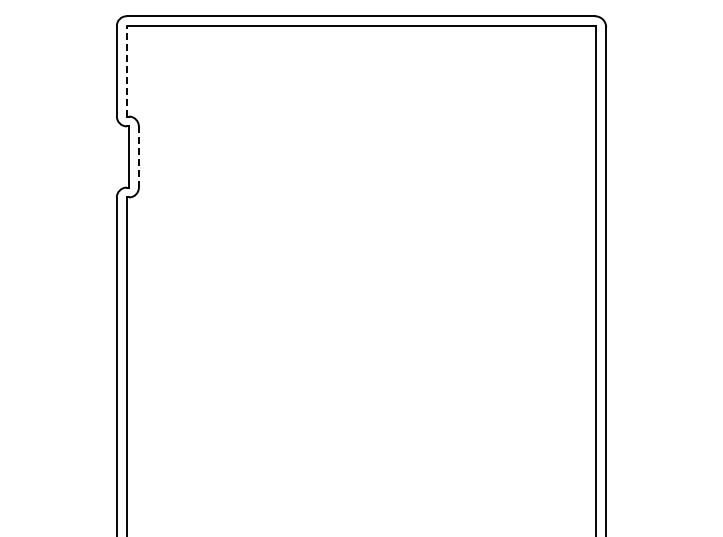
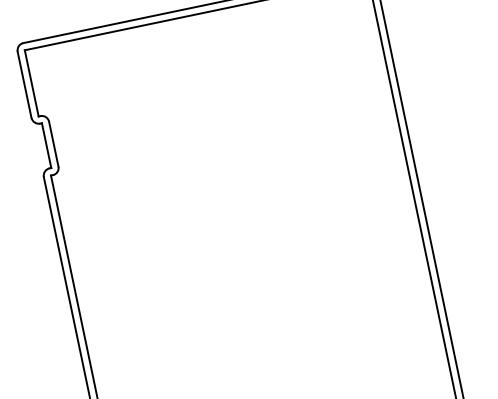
line: (126, 70) -> (31, 82), dashed -> solid
line: (138, 157) -> (53, 144), dashed -> solid

